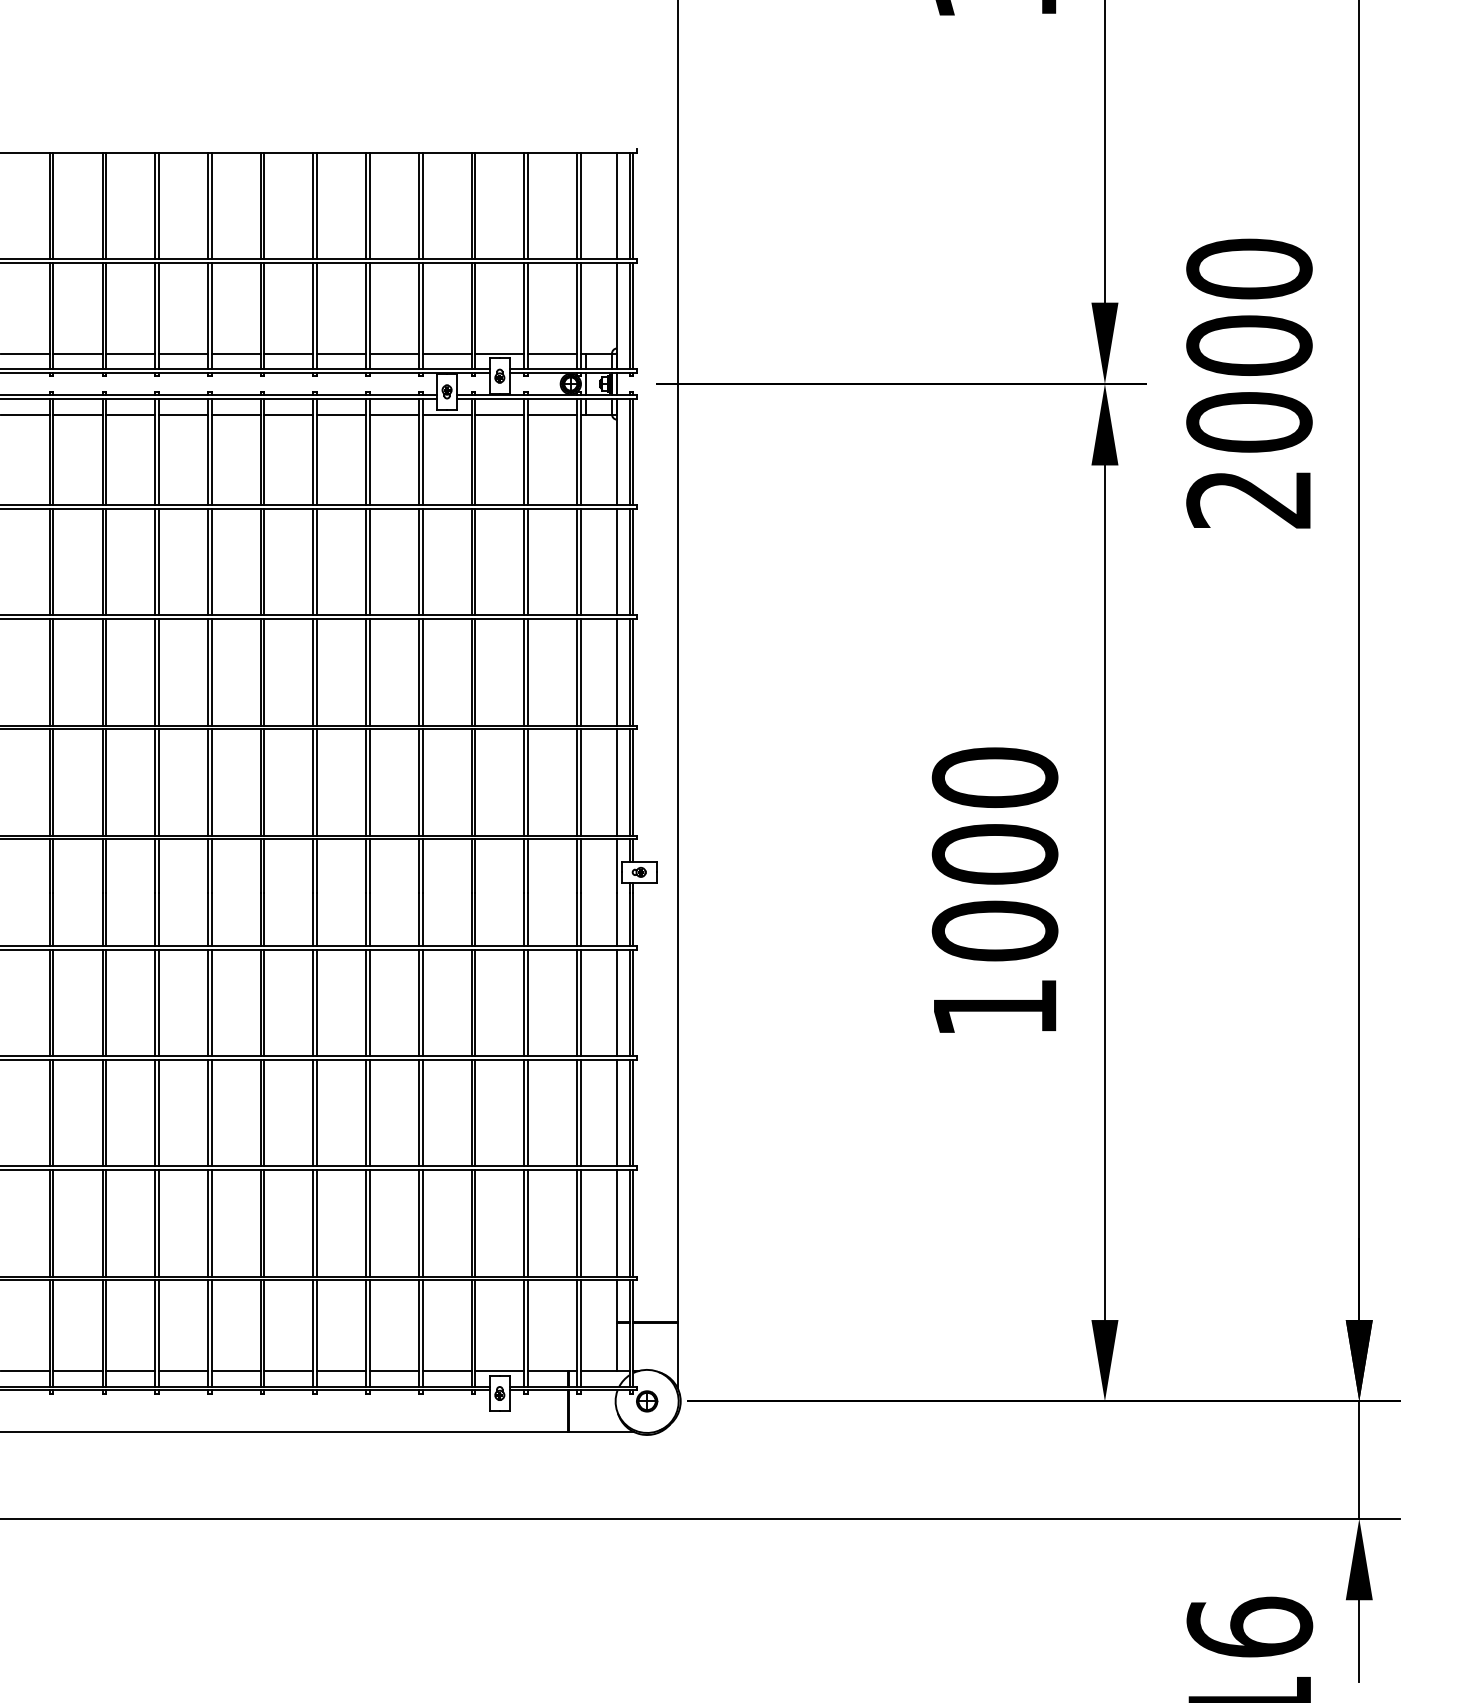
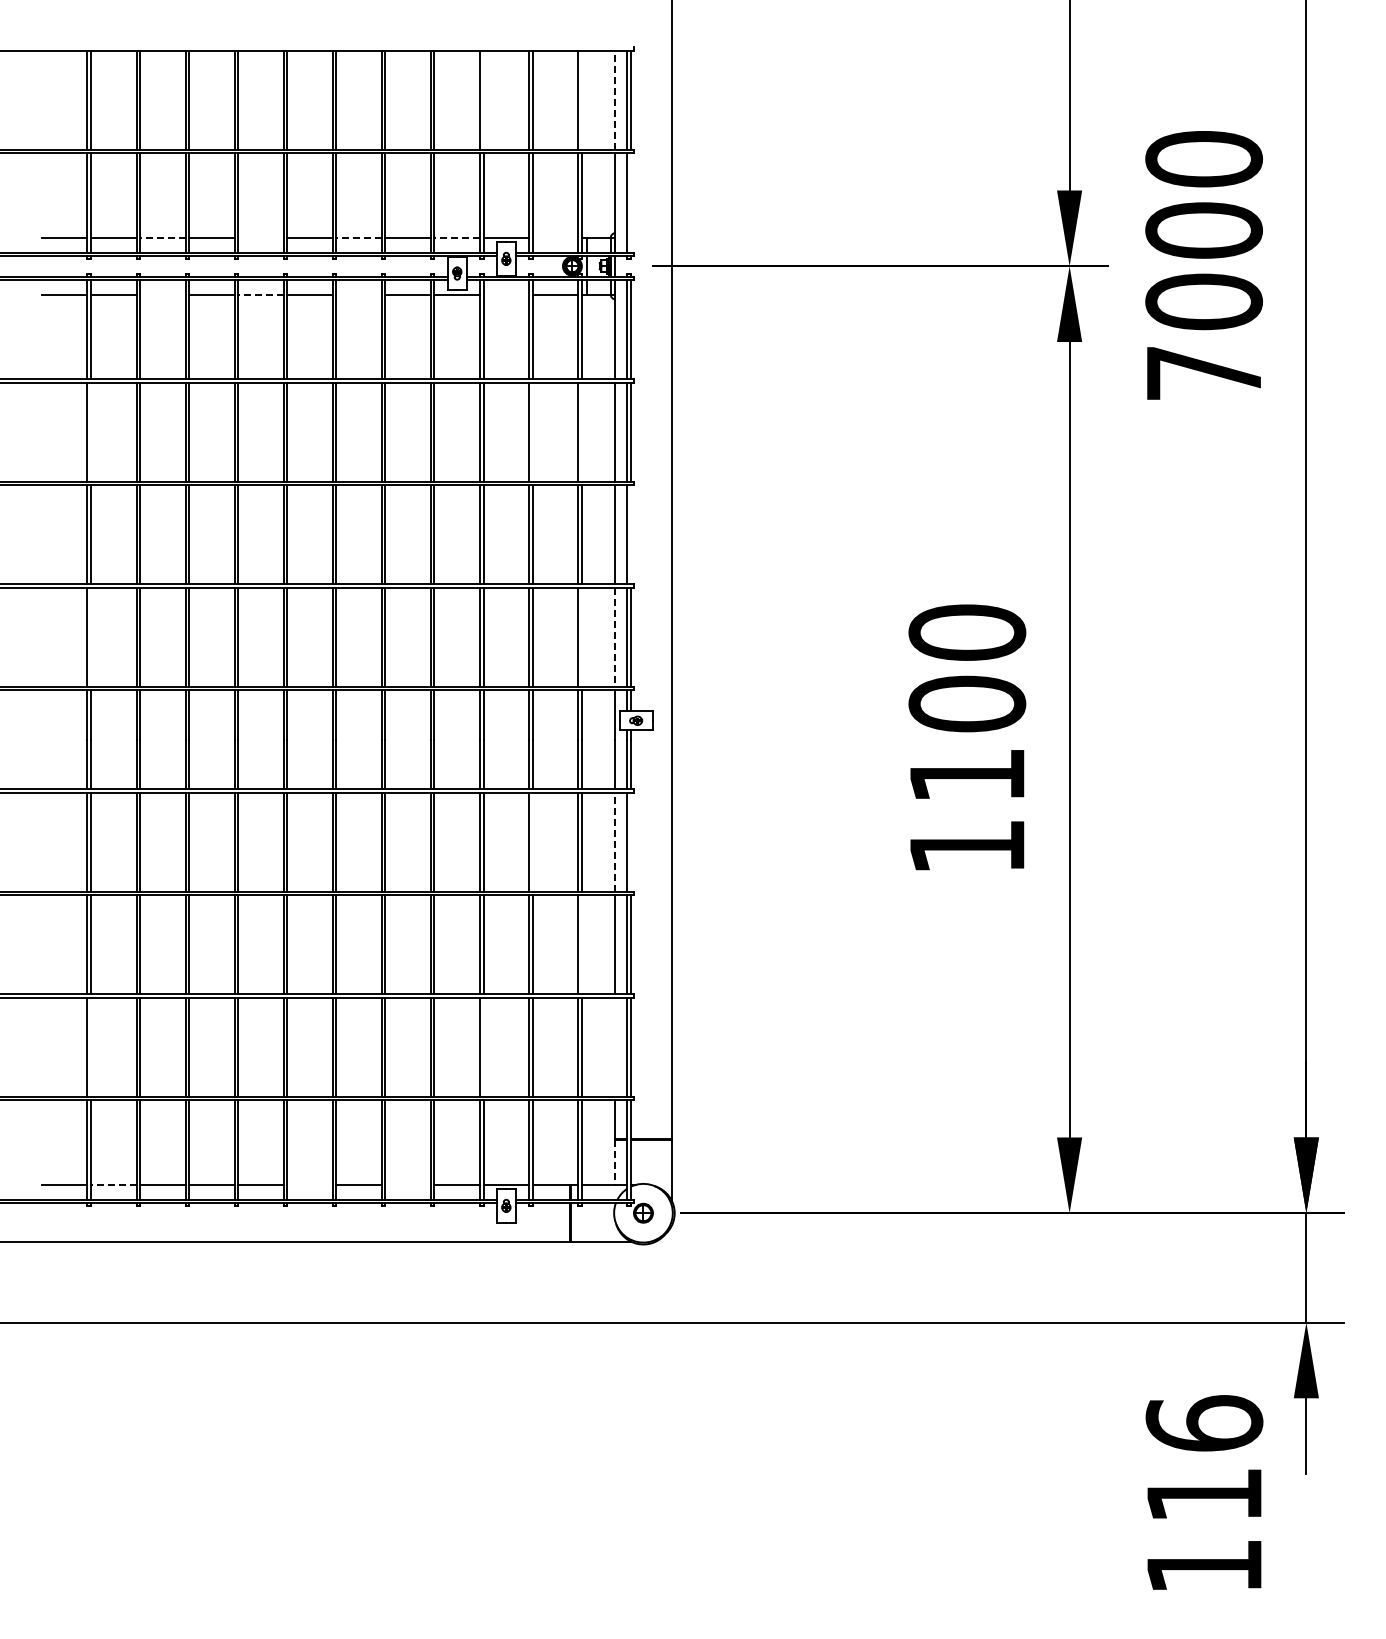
line: (475, 205) -> (483, 100), removed
line: (580, 205) -> (581, 100), removed
line: (617, 205) -> (615, 100), solid -> dashed
line: (633, 315) -> (630, 202), removed
line: (130, 353) -> (162, 237), solid -> dashed
line: (235, 353) -> (260, 237), removed
line: (342, 353) -> (359, 237), solid -> dashed
line: (447, 353) -> (457, 237), solid -> dashed
line: (552, 353) -> (555, 237), removed
line: (130, 414) -> (162, 294), removed
line: (235, 414) -> (260, 294), solid -> dashed
line: (341, 414) -> (358, 294), removed
line: (500, 414) -> (506, 294), removed
text: (1247, 499) -> (1202, 373), 2000 -> 7000
line: (53, 561) -> (90, 431), removed
line: (527, 561) -> (532, 431), removed
line: (580, 561) -> (581, 431), removed
line: (633, 672) -> (630, 534), removed
line: (53, 781) -> (90, 636), removed
line: (580, 781) -> (581, 636), removed
line: (617, 782) -> (615, 637), solid -> dashed
text: (995, 931) -> (967, 775), 1000 -> 1100
line: (527, 1002) -> (532, 841), removed
line: (633, 1002) -> (630, 841), removed
line: (617, 1003) -> (615, 842), solid -> dashed
line: (580, 1112) -> (581, 944), removed
line: (53, 1223) -> (90, 1047), removed
line: (475, 1223) -> (483, 1047), removed
line: (617, 1223) -> (615, 1047), removed
line: (617, 1347) -> (615, 1163), solid -> dashed
line: (77, 1370) -> (113, 1184), solid -> dashed
line: (288, 1370) -> (309, 1184), removed
line: (394, 1370) -> (408, 1184), removed

